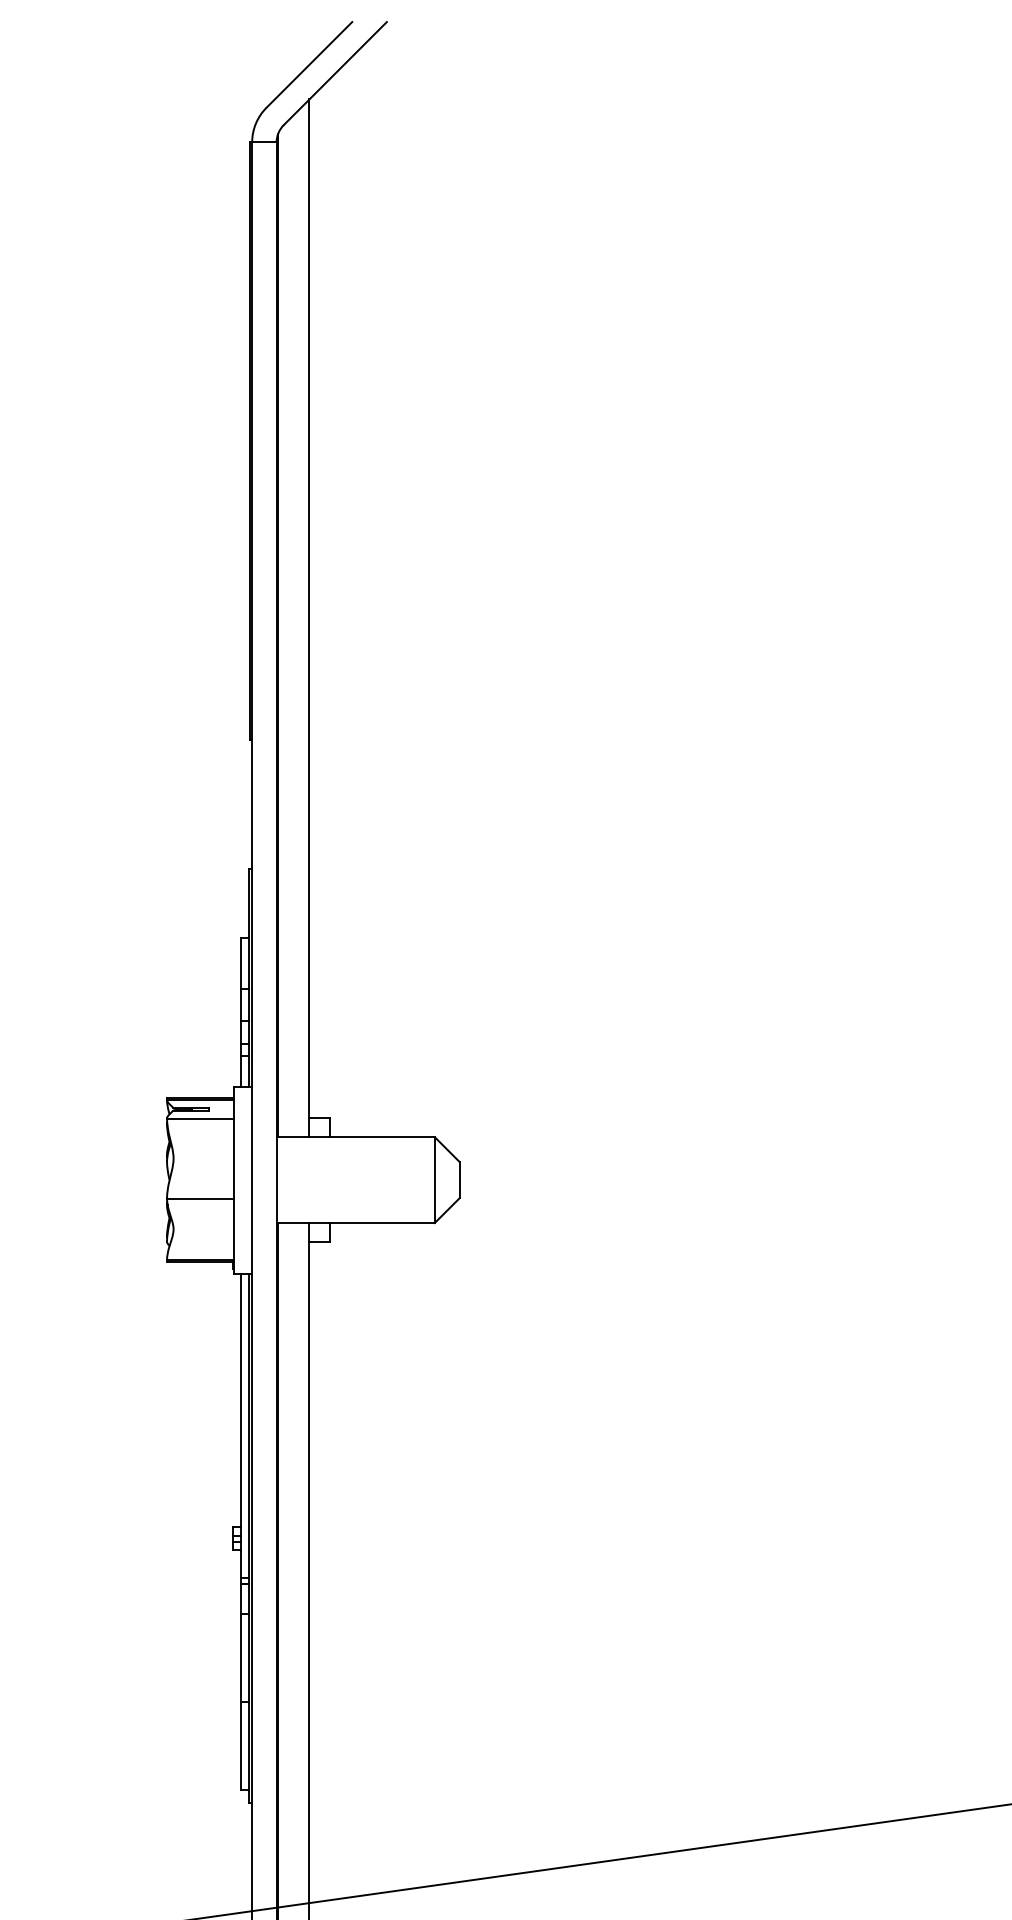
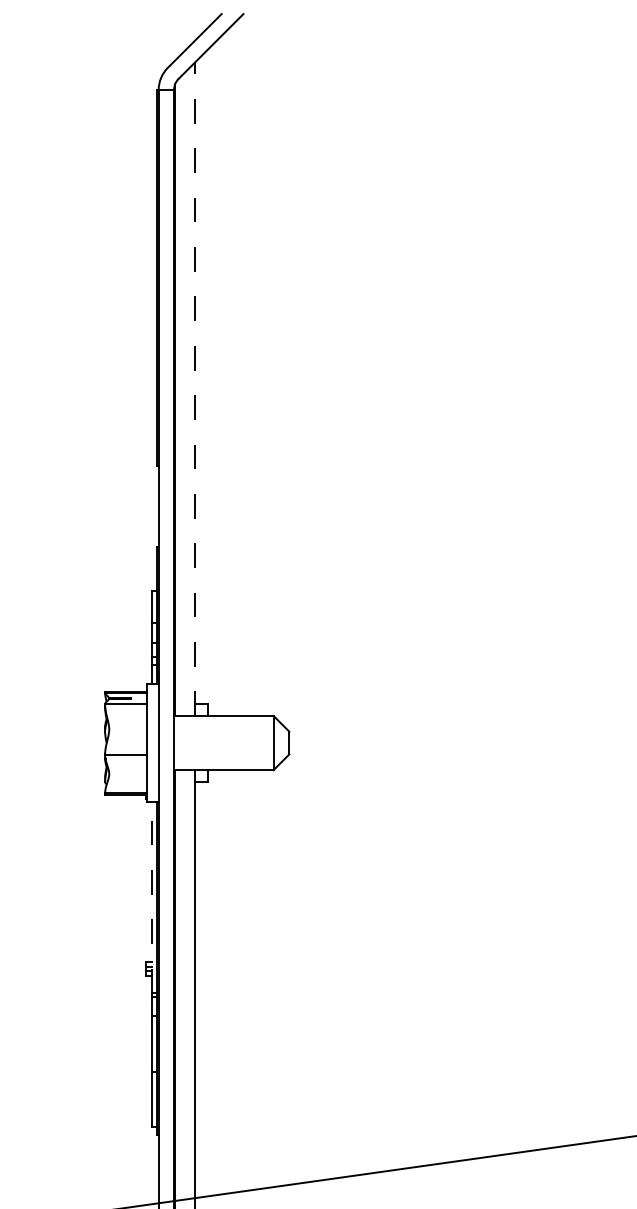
line: (309, 618) -> (194, 389), solid -> dashed
line: (240, 1425) -> (151, 897), solid -> dashed

